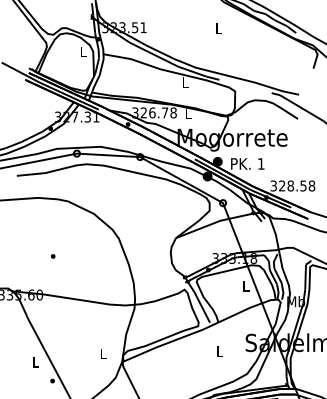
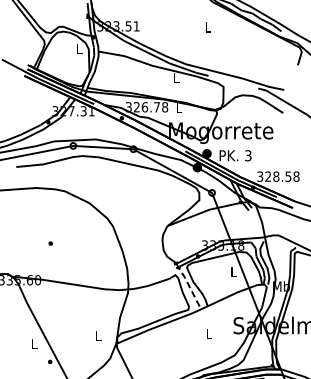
text: (260, 163) -> (247, 155), 1 -> 3
line: (199, 301) -> (189, 286), solid -> dashed

